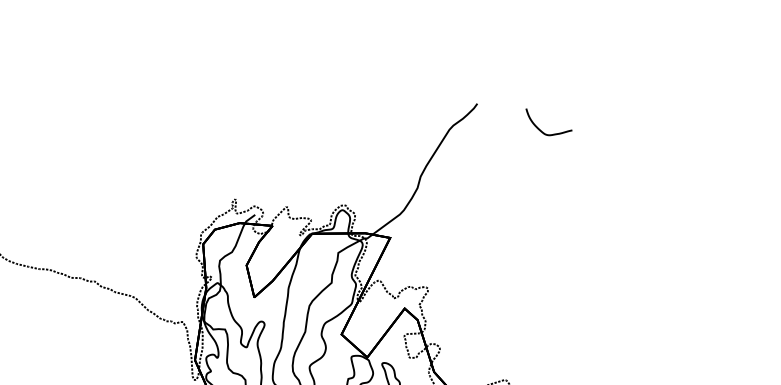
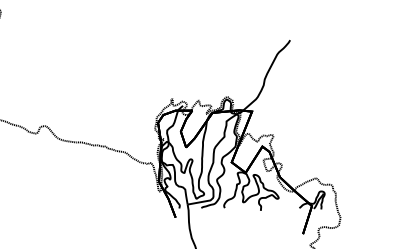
curve: (543, 129) -> (324, 50), removed

